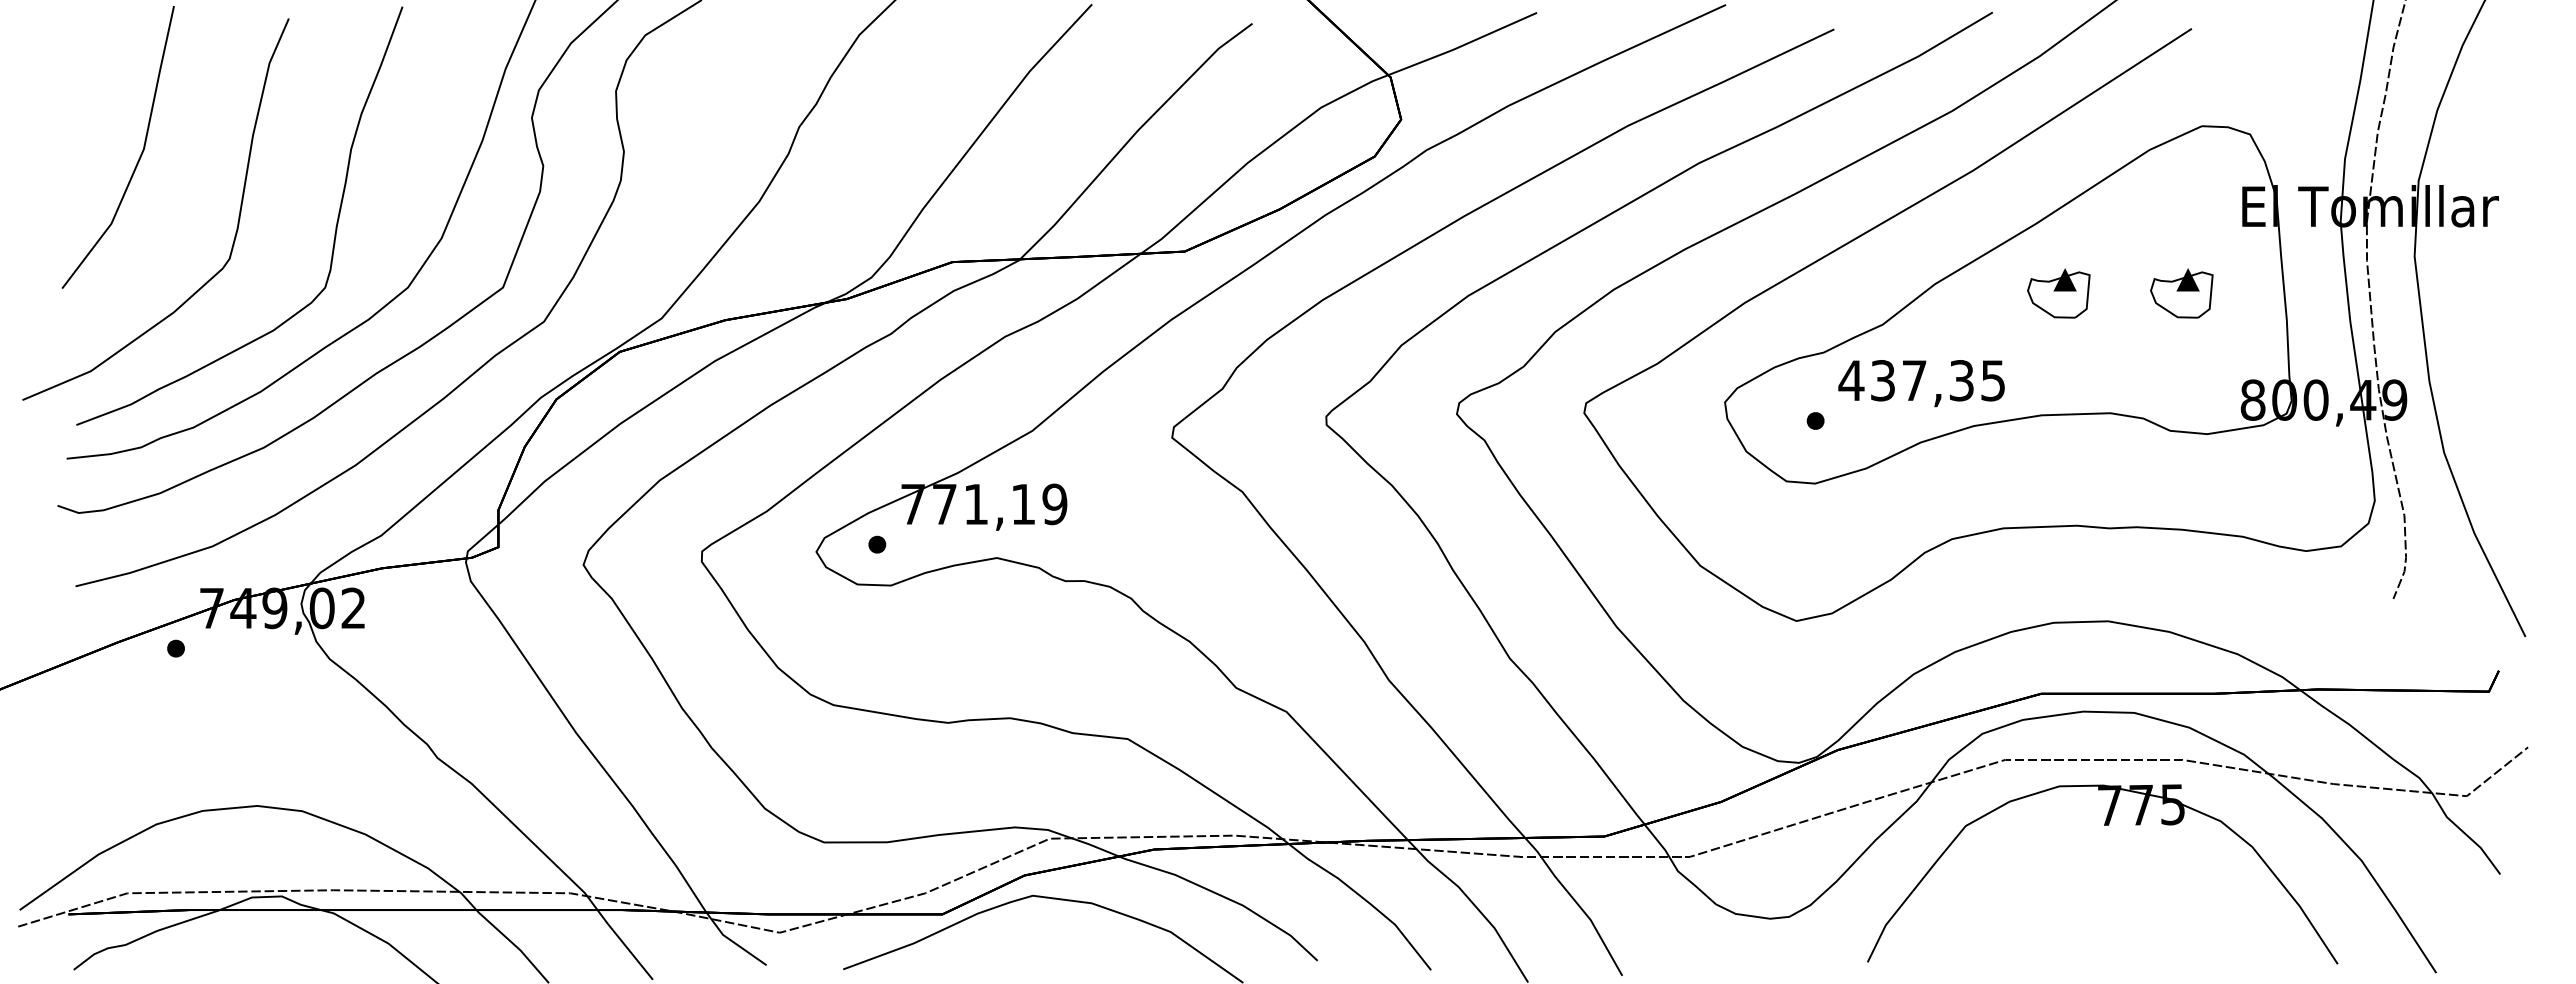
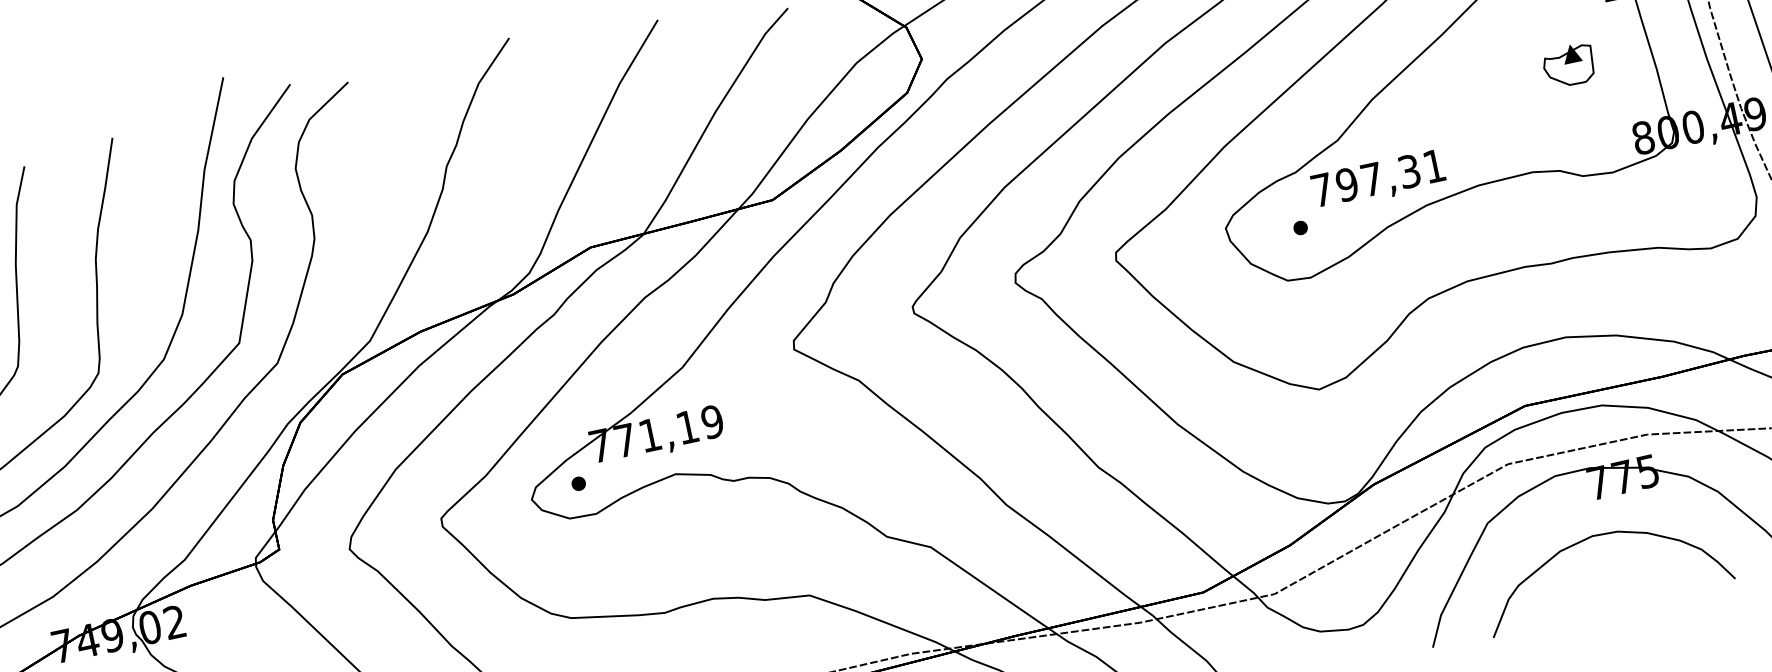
part: (2058, 293) -> (1471, 86), removed
text: (1921, 380) -> (1377, 178), 437,35 -> 797,31
curve: (2097, 869) -> (1599, 535), added

